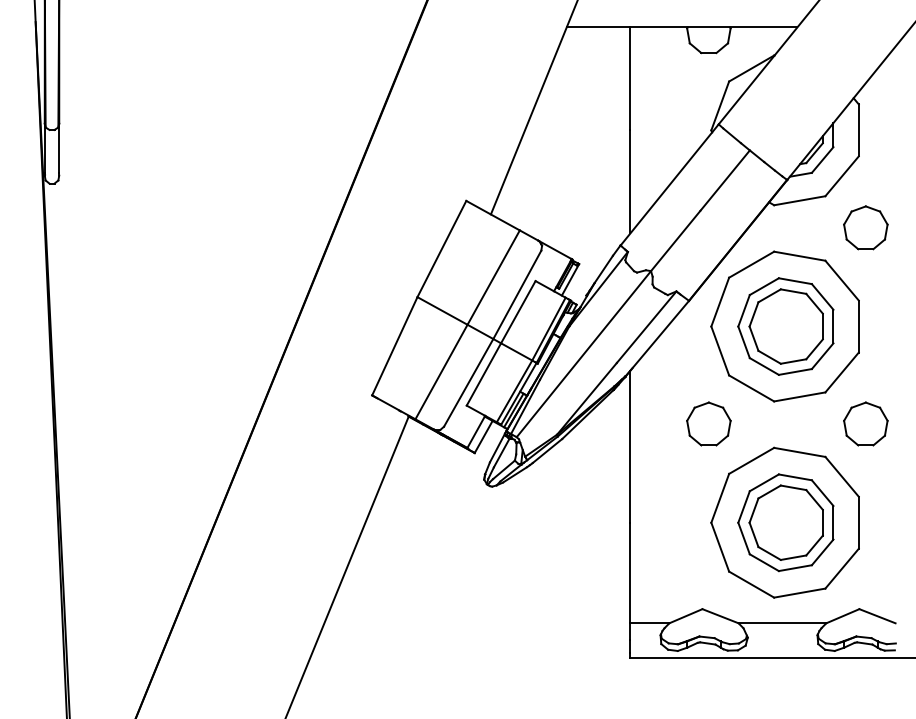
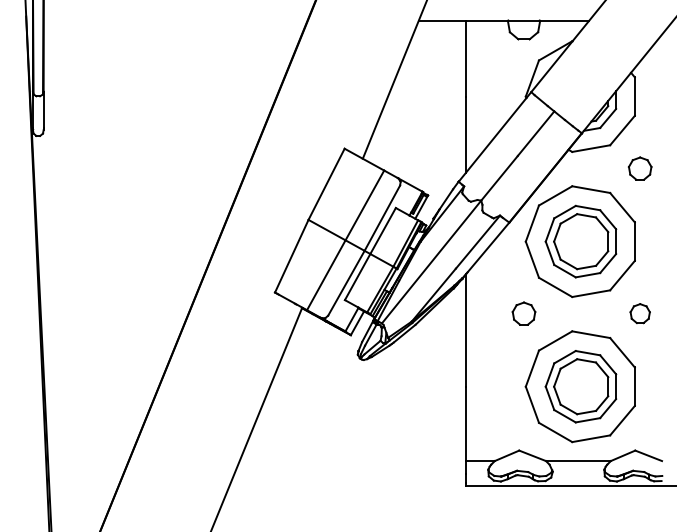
part: (866, 227) -> (640, 168), size x0.7
part: (708, 423) -> (523, 313), size x0.7
part: (866, 423) -> (640, 313), size x0.6

